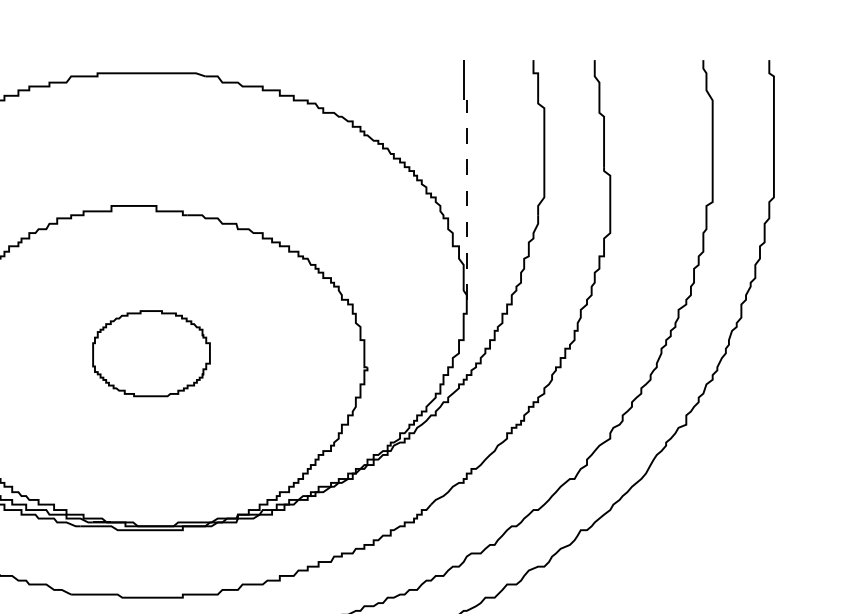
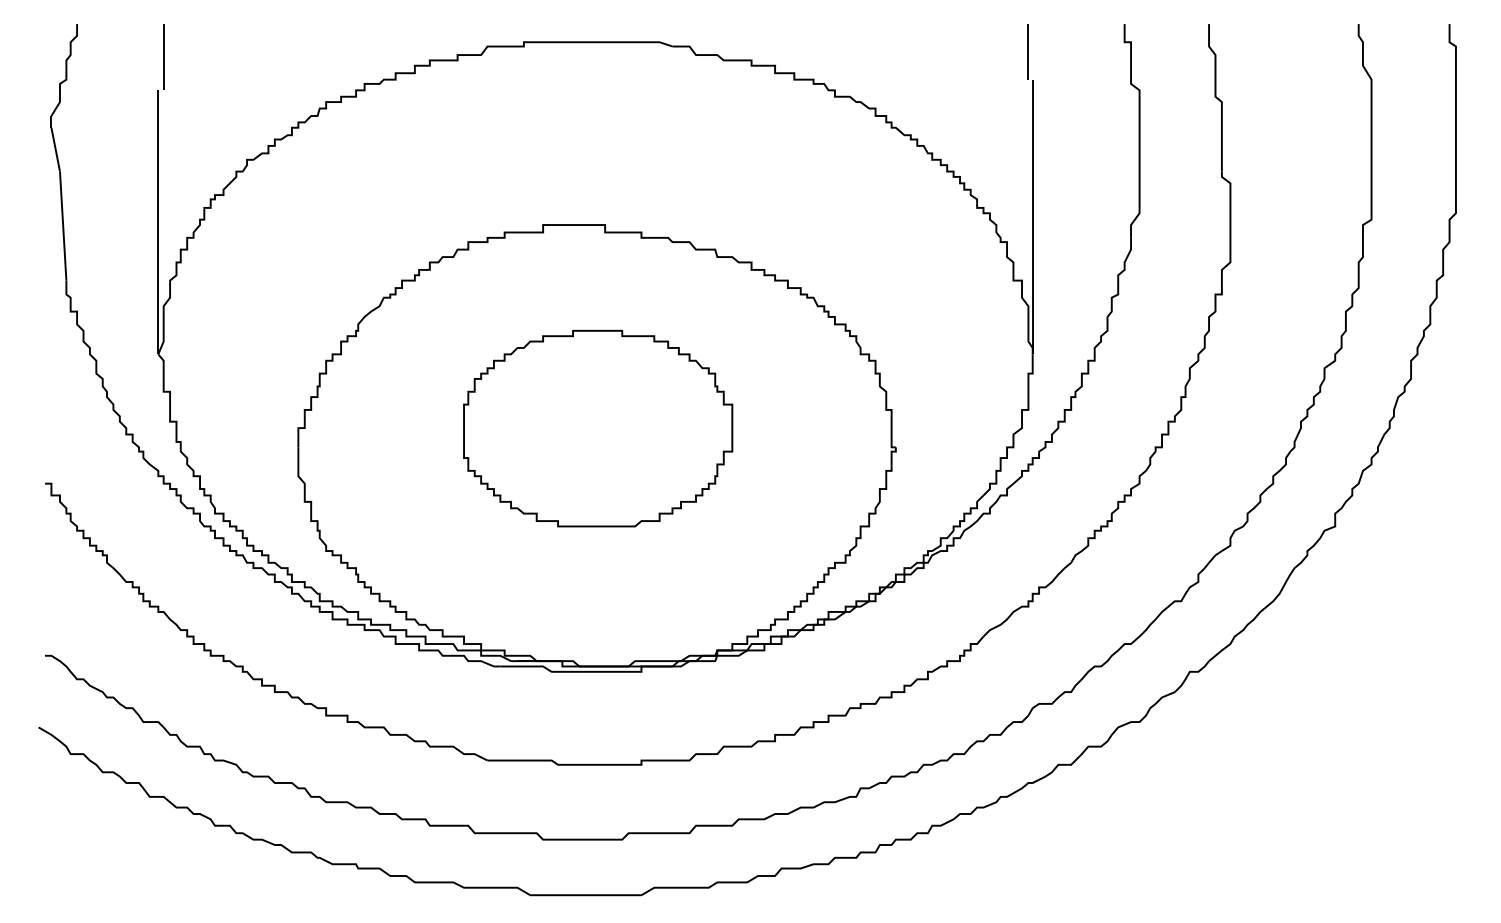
line: (466, 199) -> (1032, 216), dashed -> solid
part: (151, 353) -> (598, 428), size x1.67

